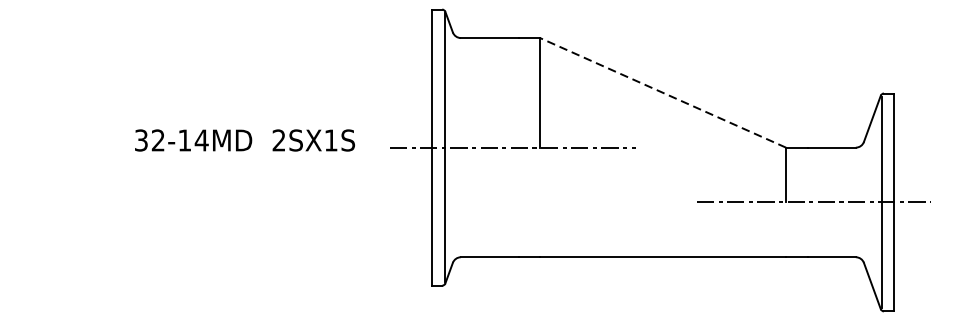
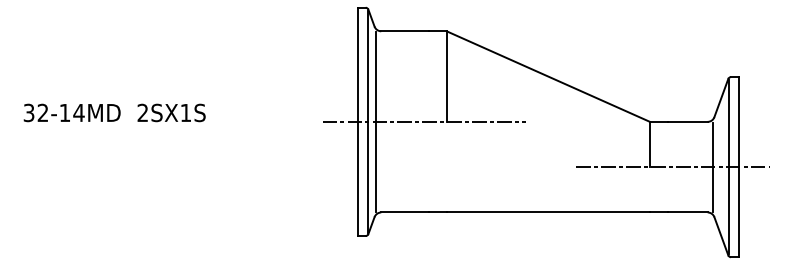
line: (662, 92) -> (547, 76), dashed -> solid
text: (244, 139) -> (114, 112), moved
line: (455, 147) -> (376, 121), added
line: (861, 201) -> (712, 166), added

